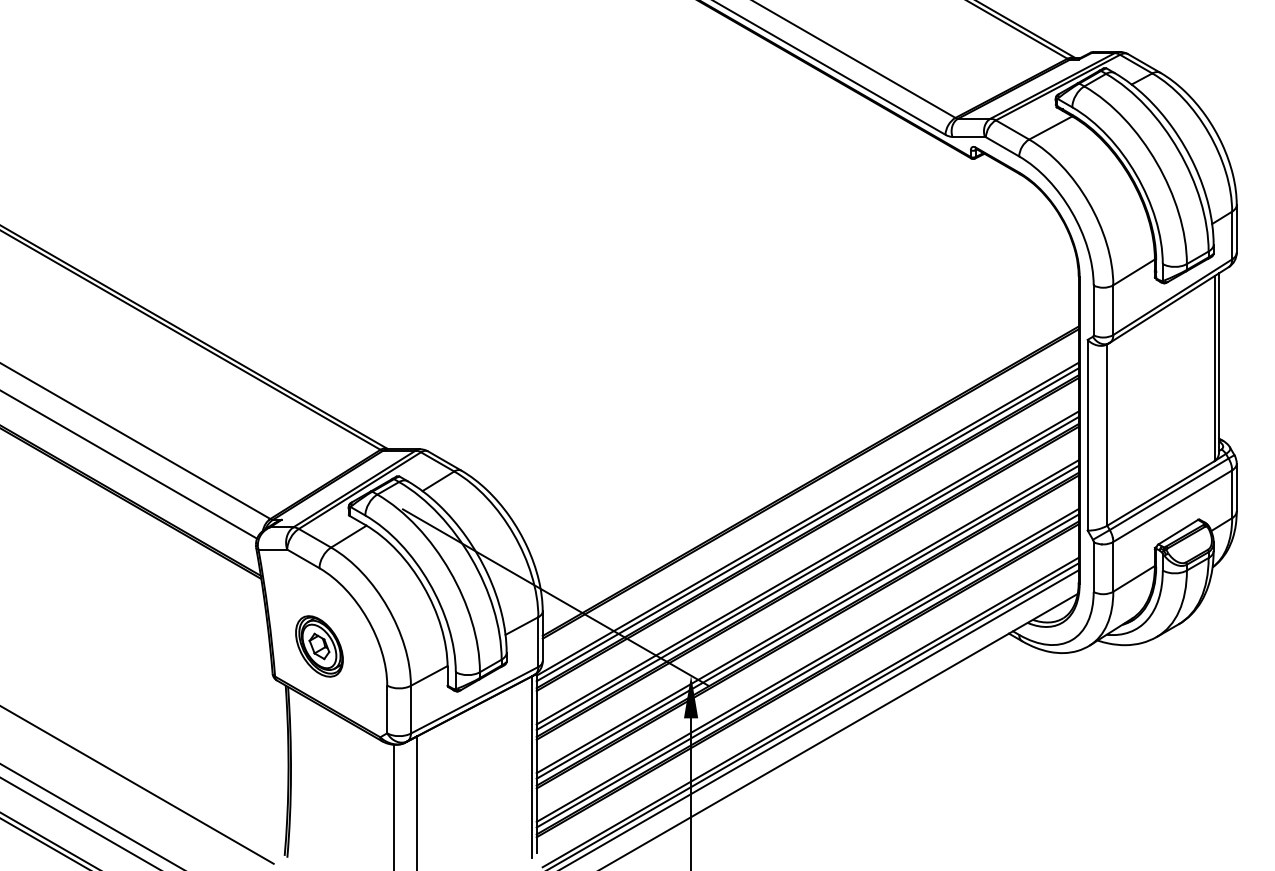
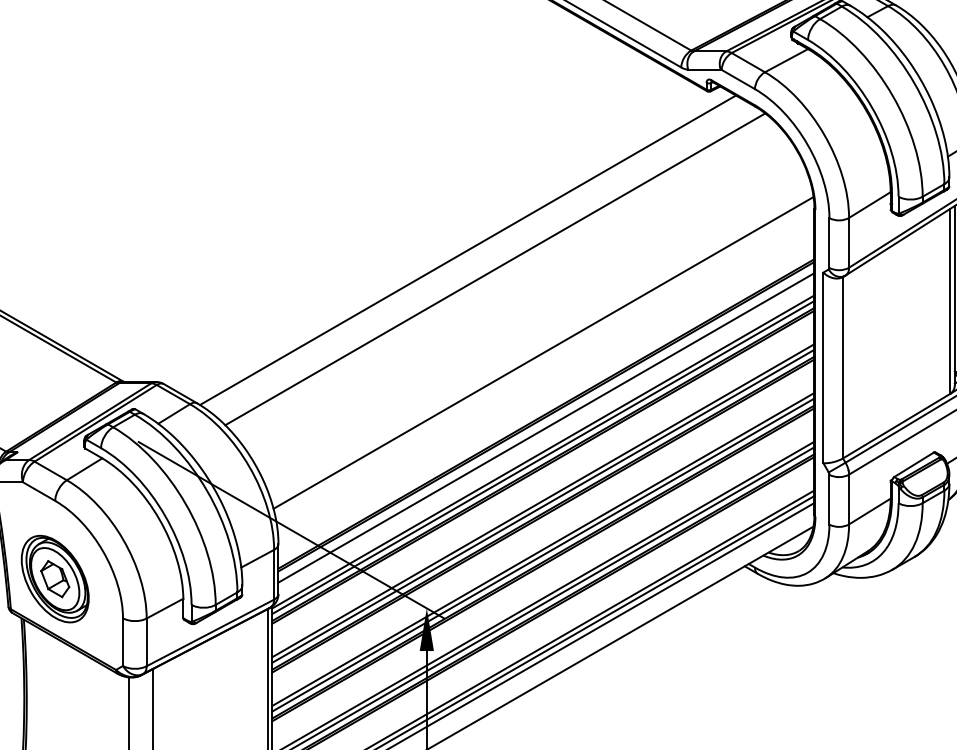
line: (732, 317) -> (468, 250), added
line: (759, 336) -> (495, 269), added
line: (807, 420) -> (543, 353), added
line: (810, 494) -> (546, 427), added
part: (319, 646) -> (55, 579), size x1.43

